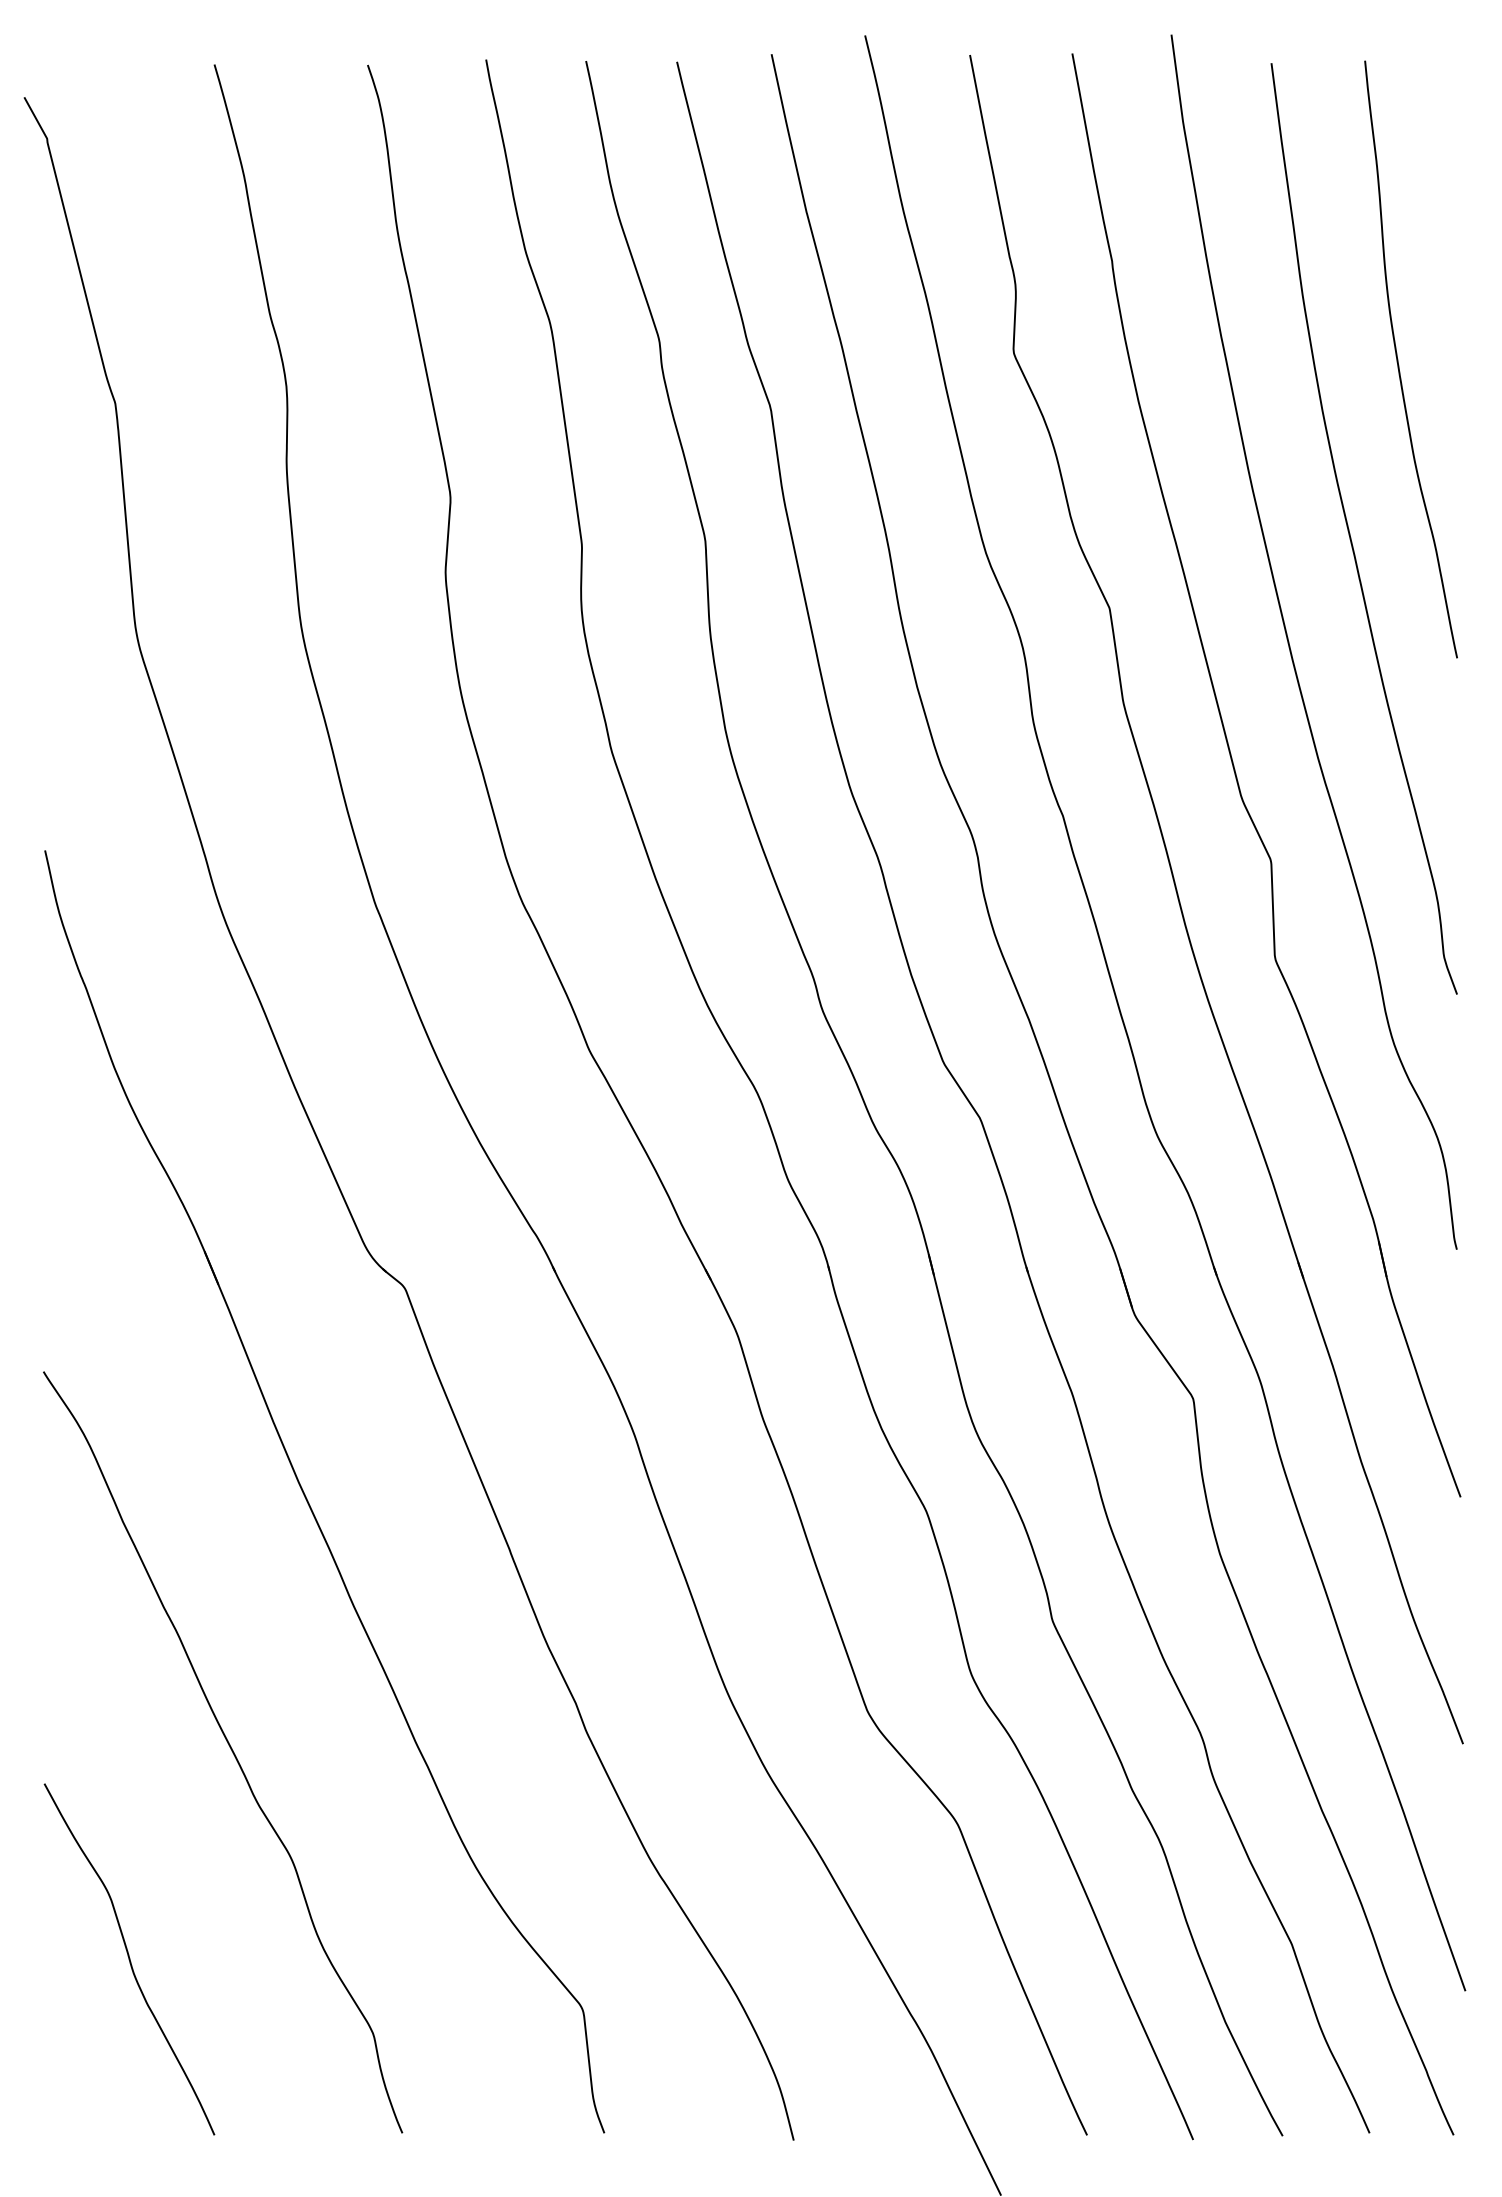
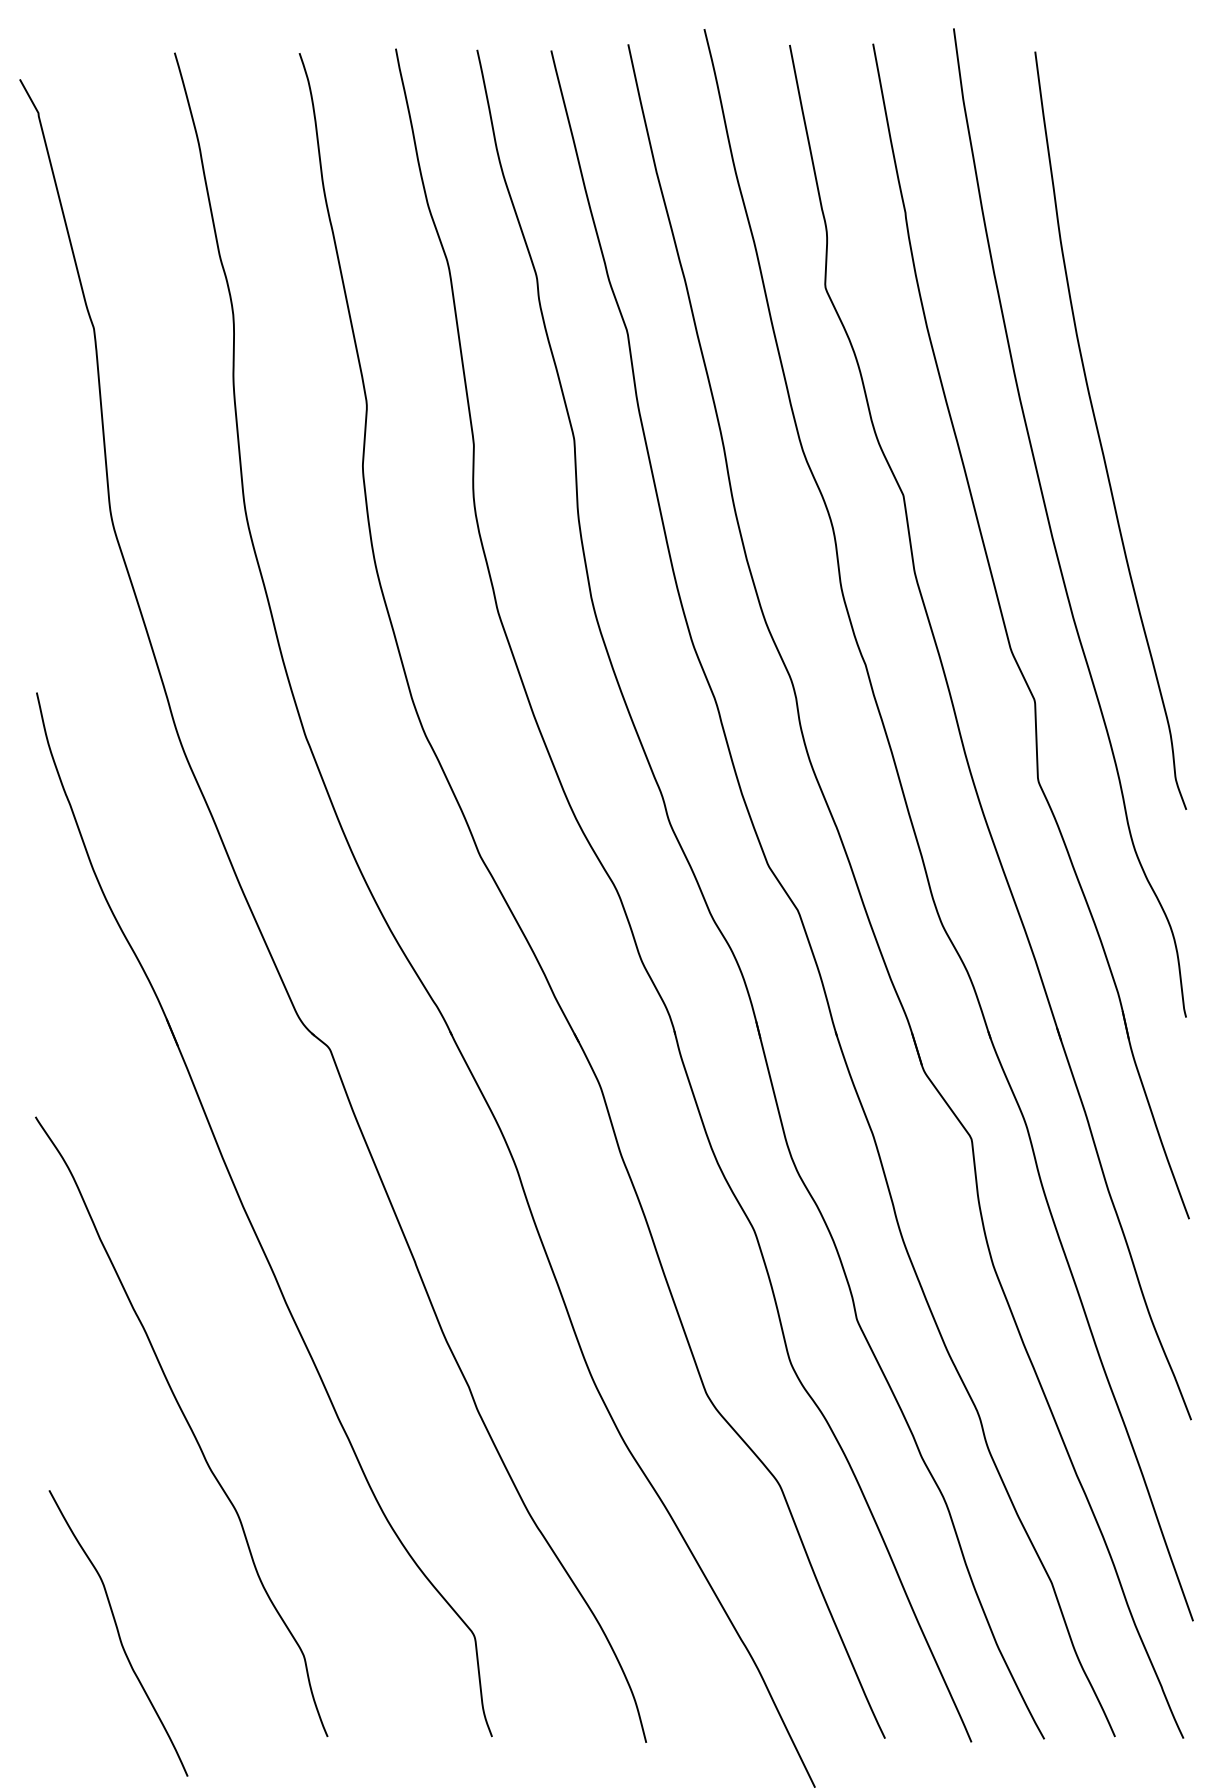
curve: (1399, 363) -> (1139, 296), removed
curve: (129, 1959) -> (118, 1633), moved

